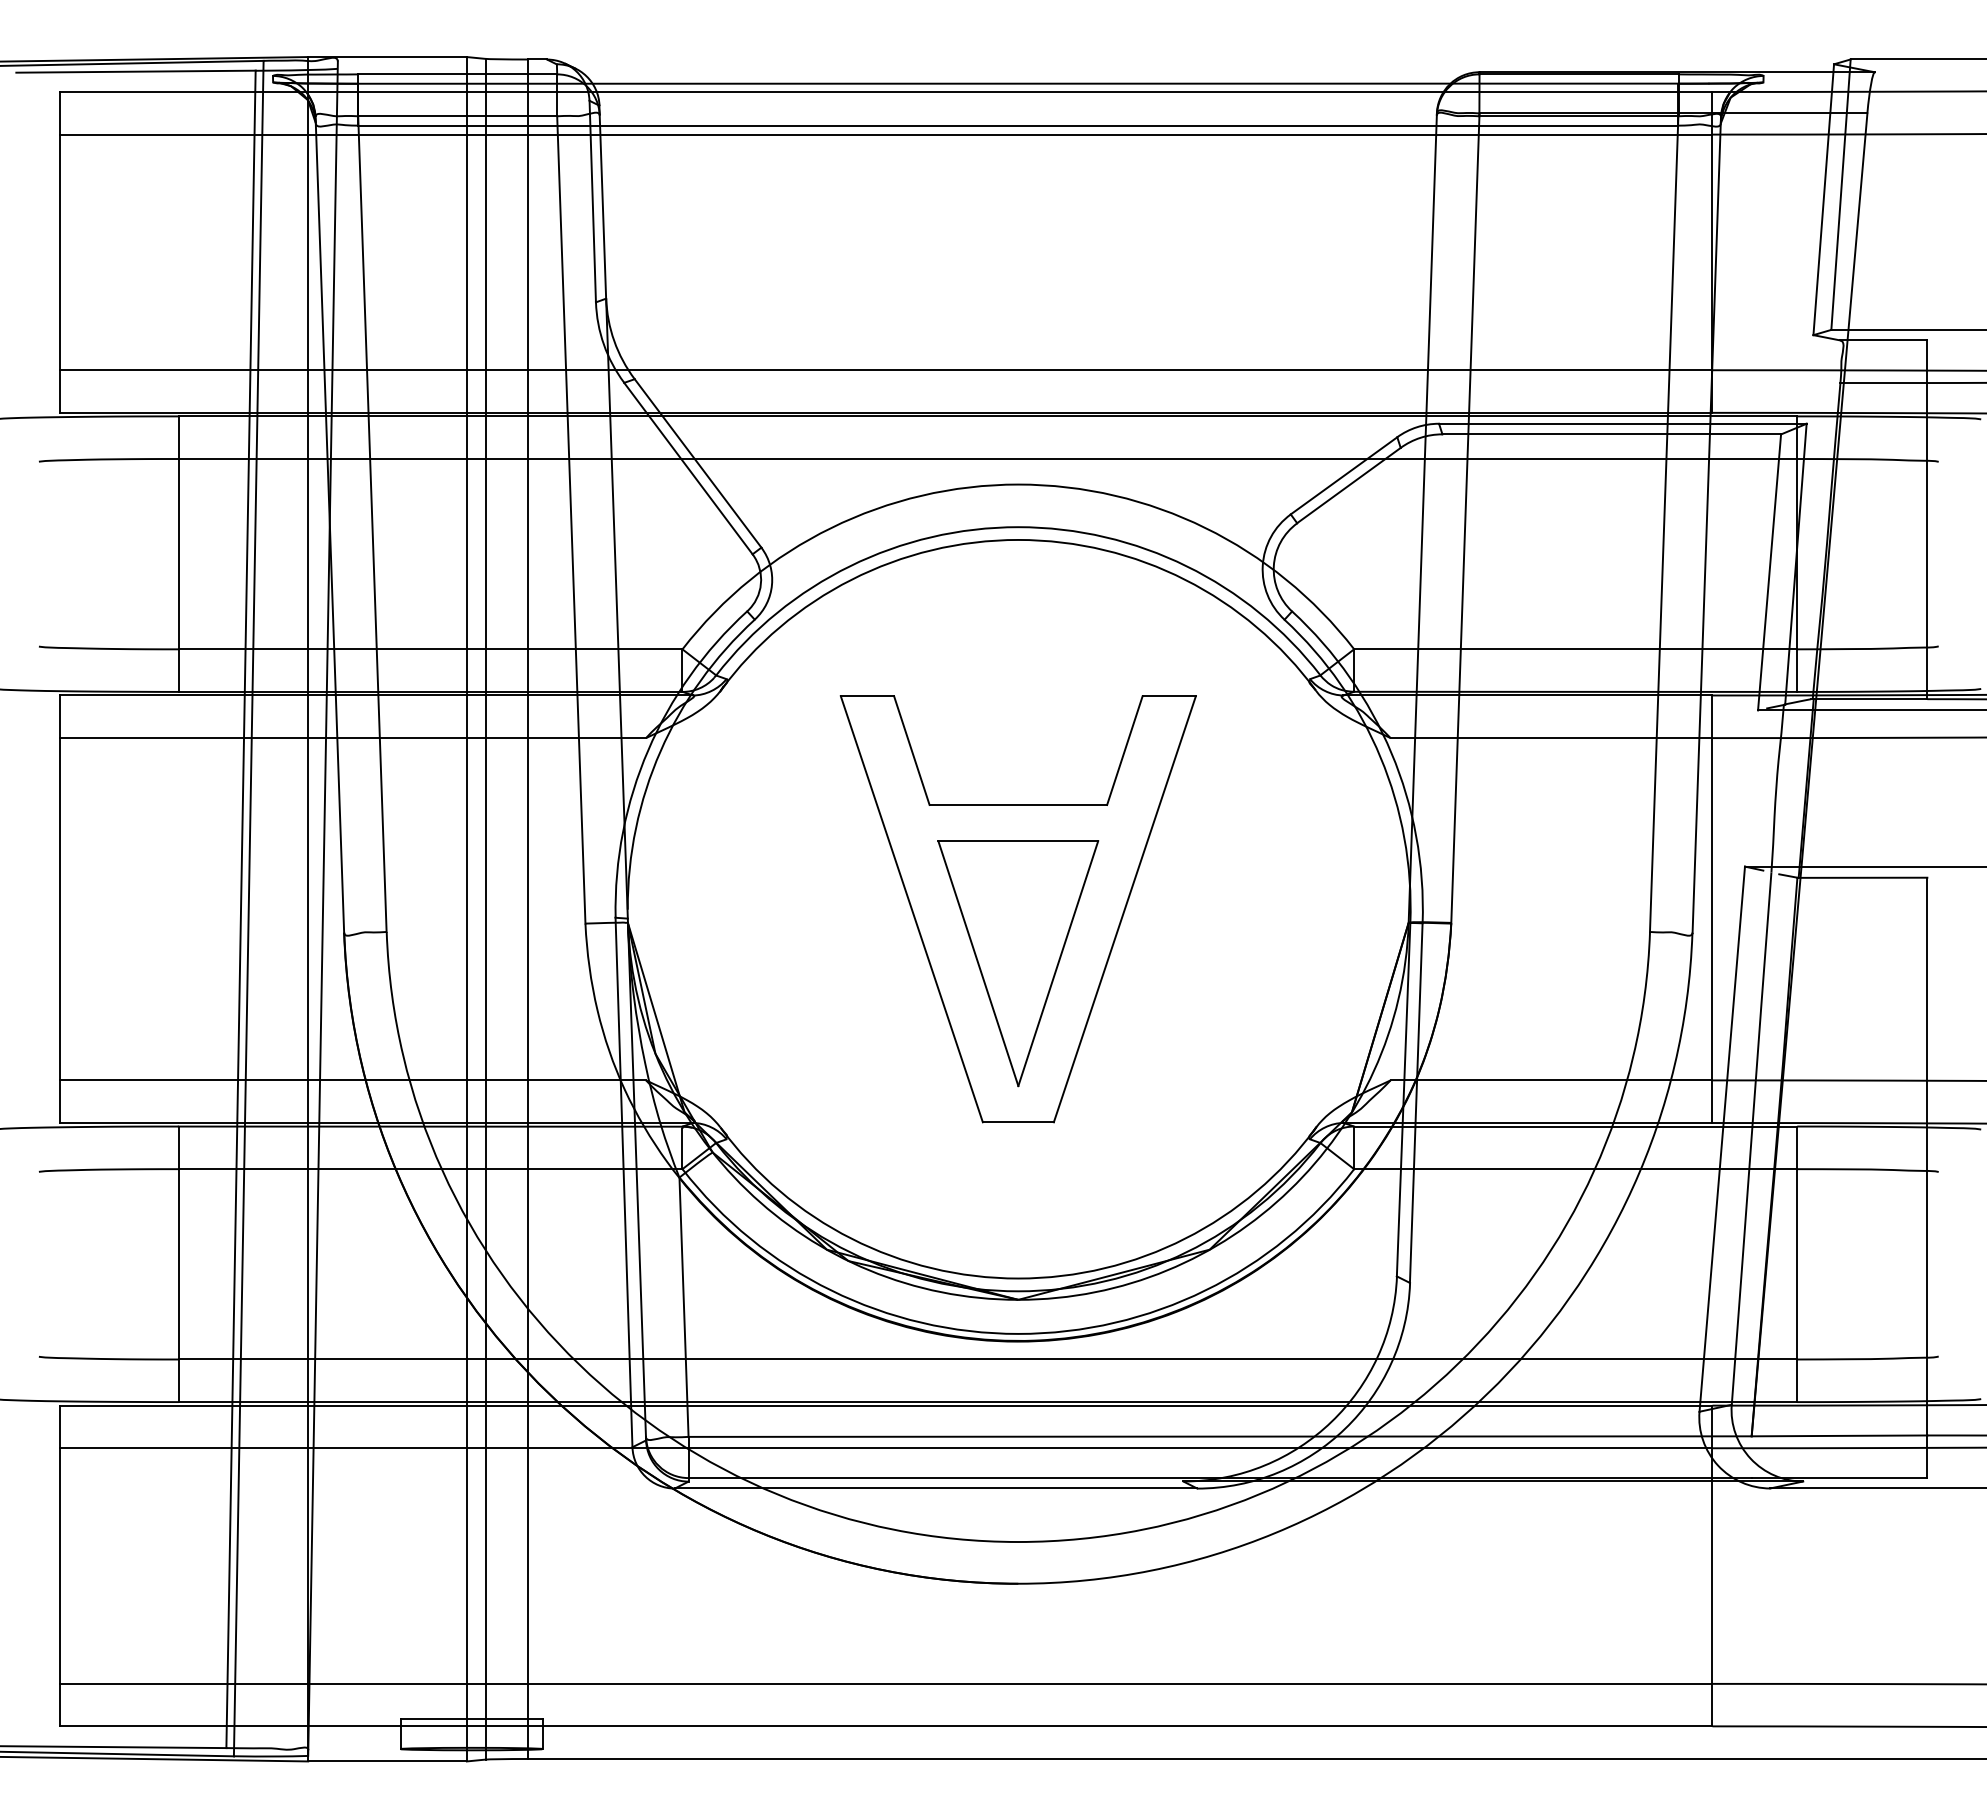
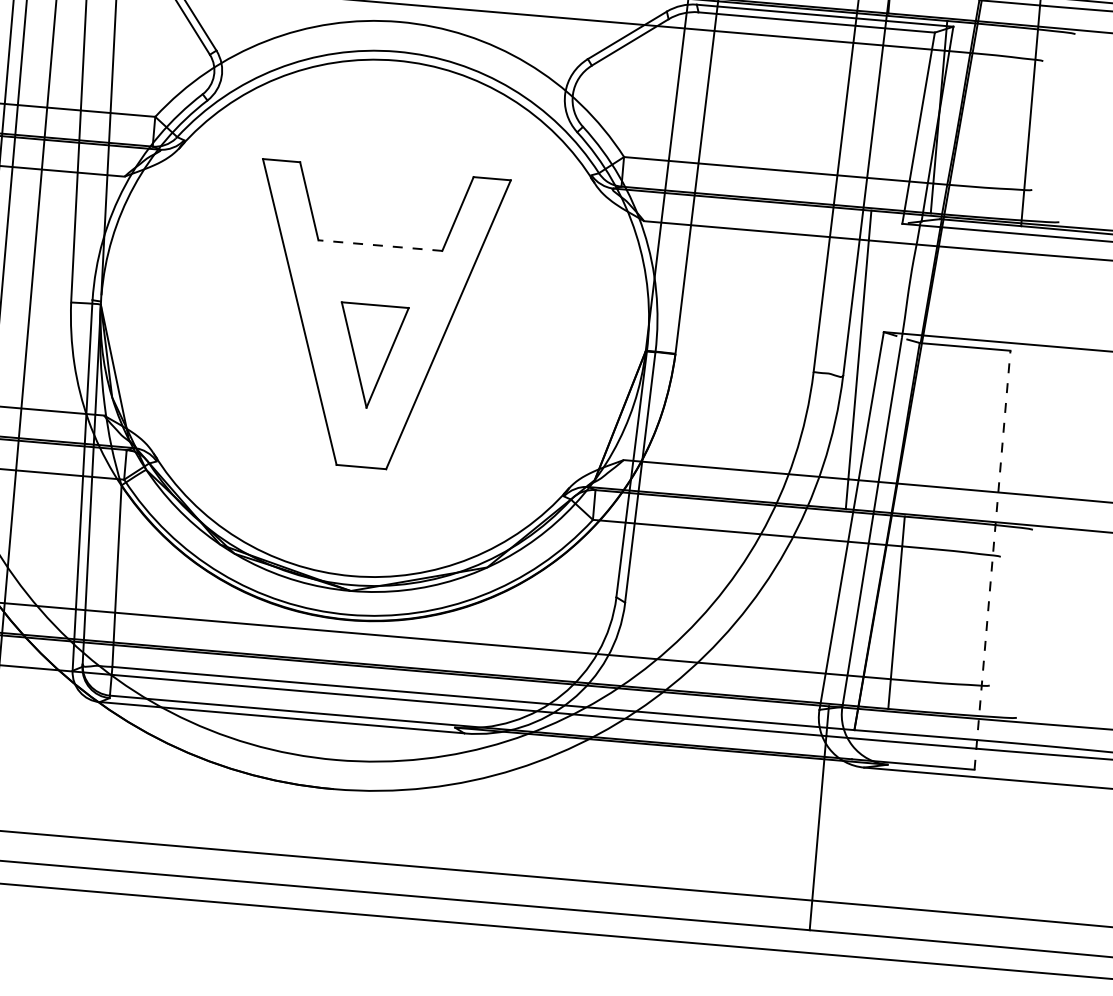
line: (1018, 805) -> (380, 245), solid -> dashed
part: (1018, 963) -> (371, 356), size x0.6
line: (1927, 1177) -> (992, 559), solid -> dashed

